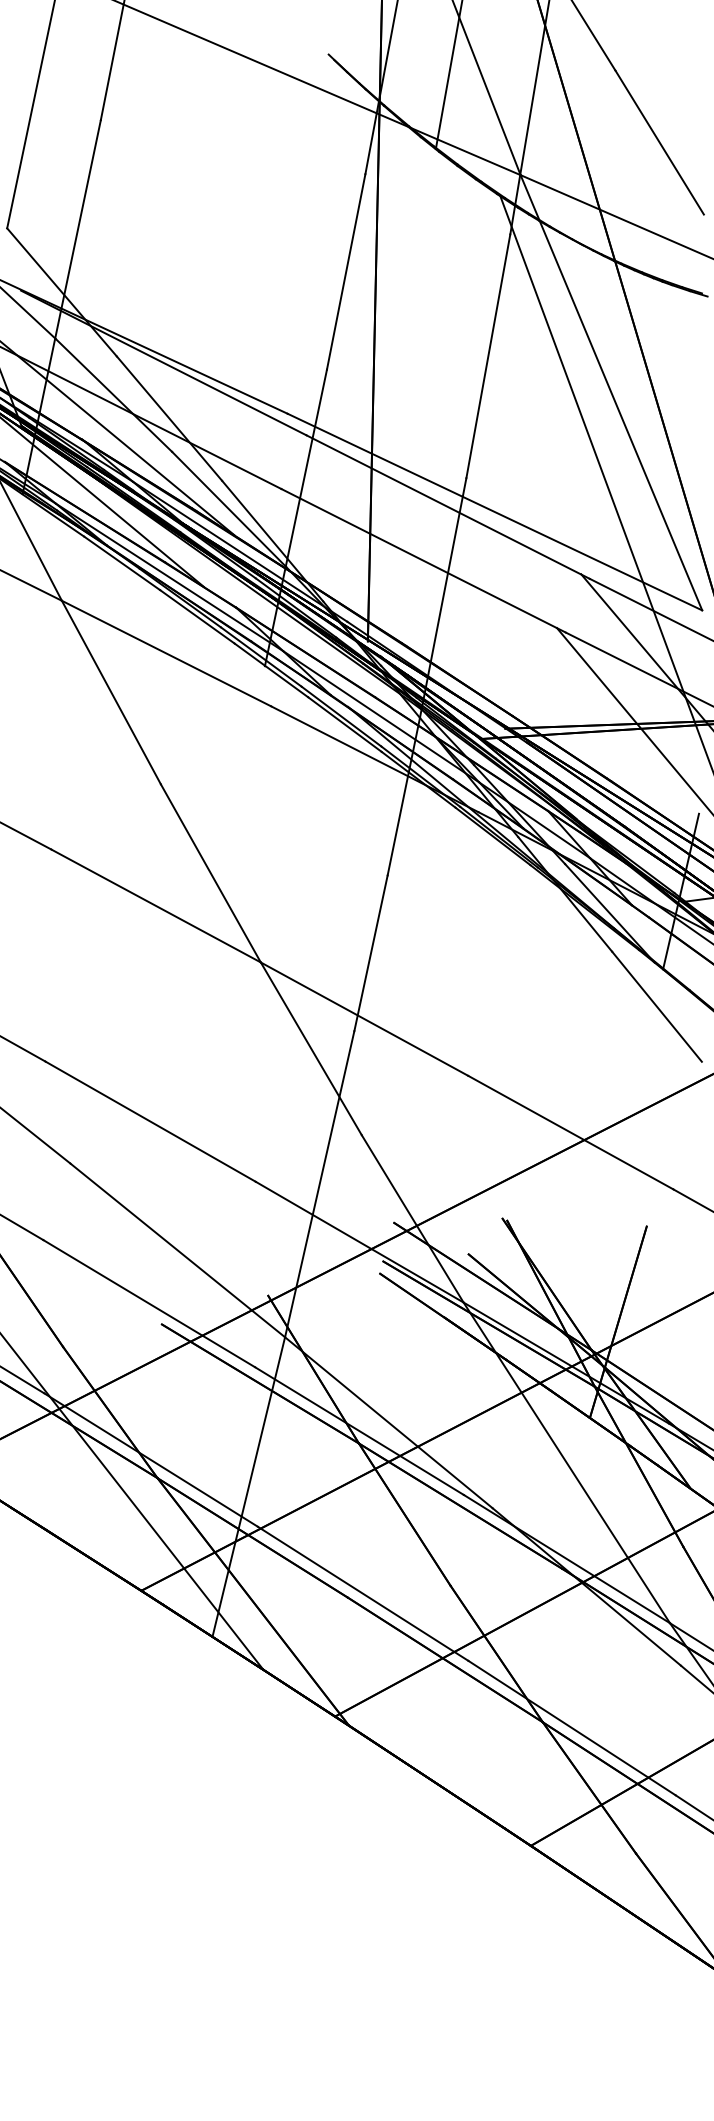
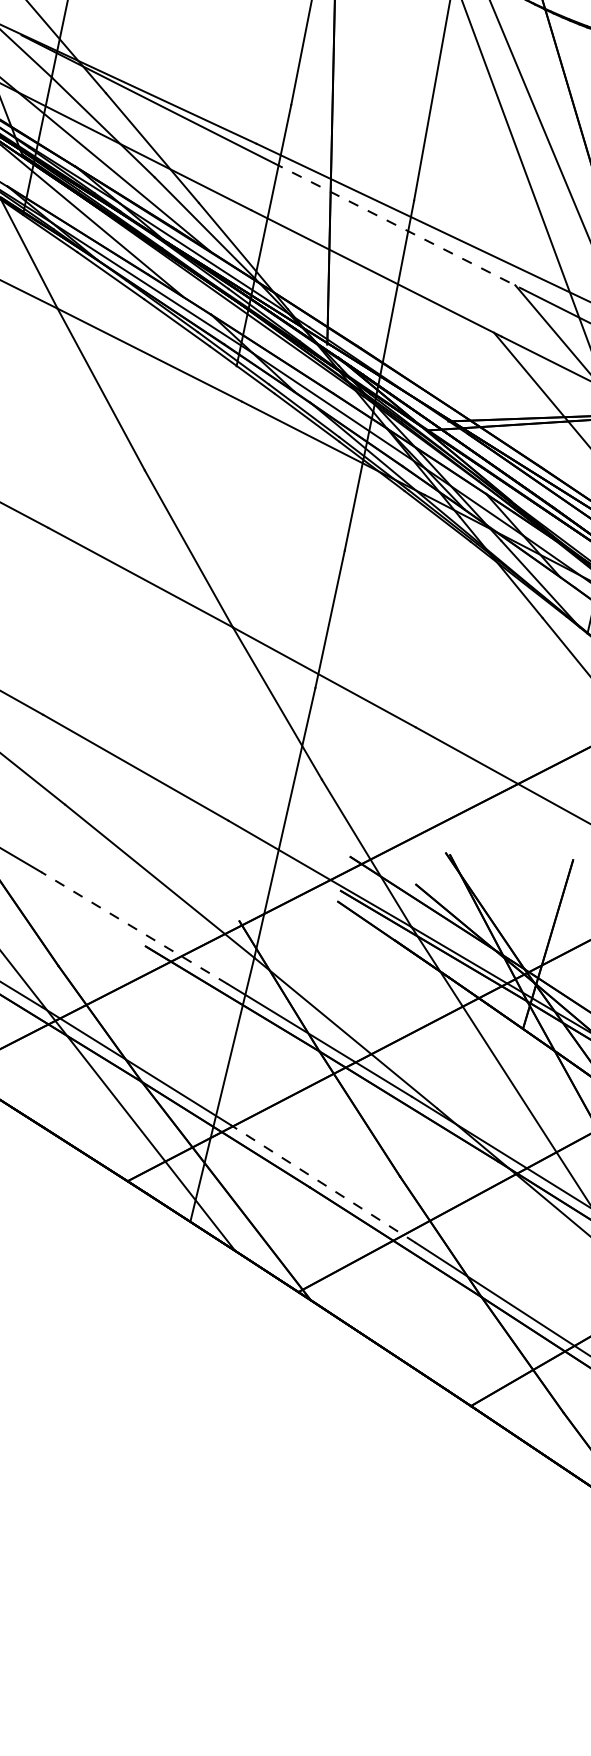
line: (448, 507) -> (398, 226), solid -> dashed
line: (148, 1303) -> (133, 928), solid -> dashed
line: (363, 1593) -> (323, 1183), solid -> dashed

